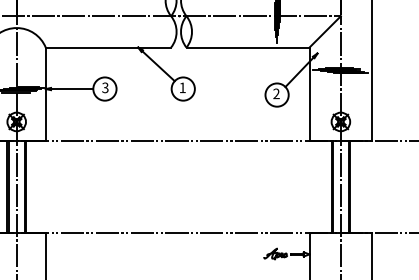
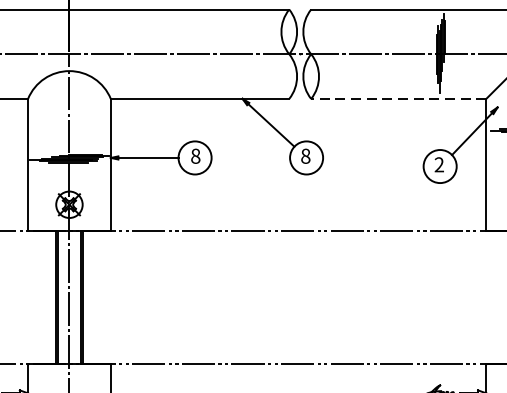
line: (248, 47) -> (399, 98), solid -> dashed
text: (105, 87) -> (195, 155), 3 -> 8
text: (182, 87) -> (305, 155), 1 -> 8

